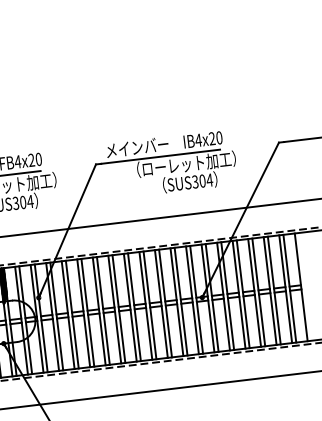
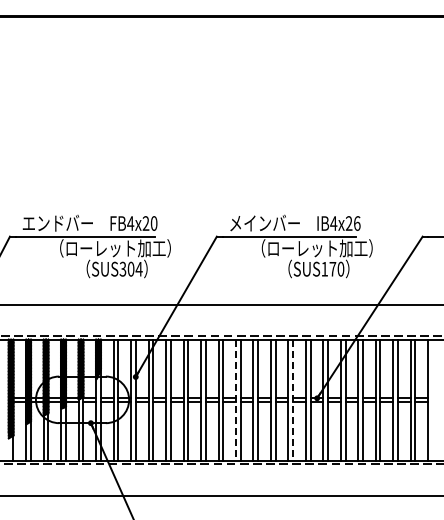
text: (219, 137) -> (357, 223), IB4x20 -> IB4x26
text: (202, 180) -> (332, 268), SUS304 -> SUS170
line: (181, 302) -> (293, 400), solid -> dashed
line: (129, 308) -> (235, 400), solid -> dashed

